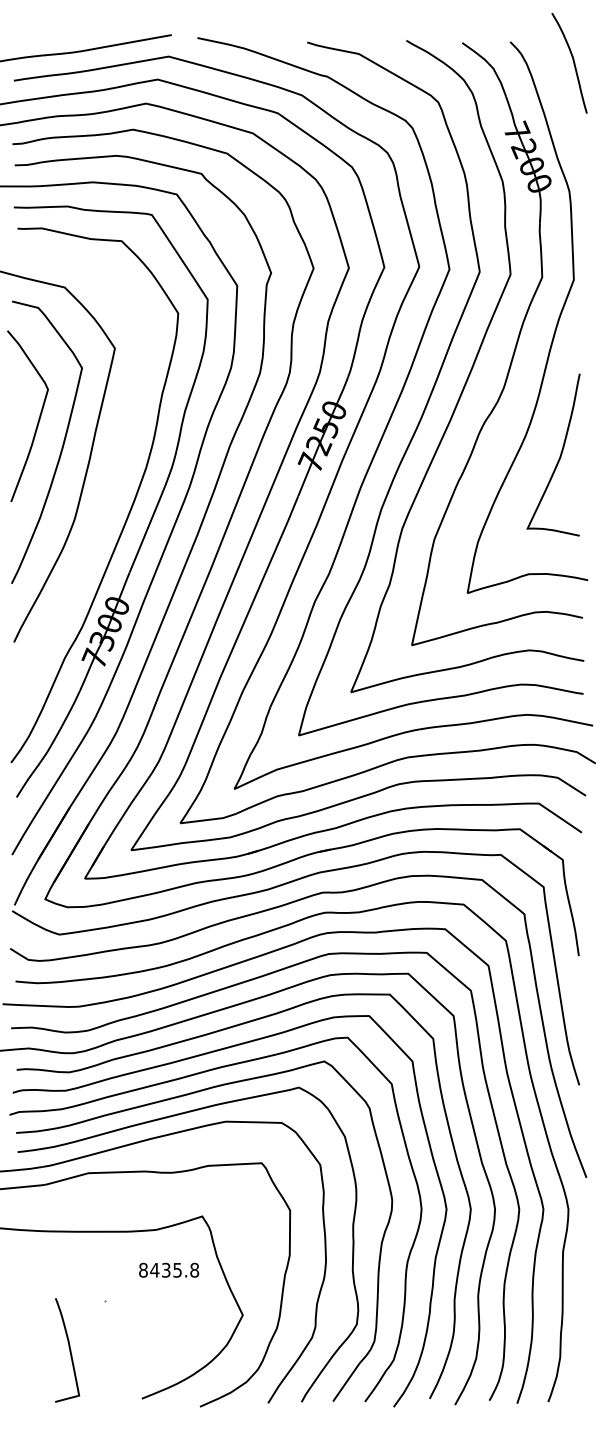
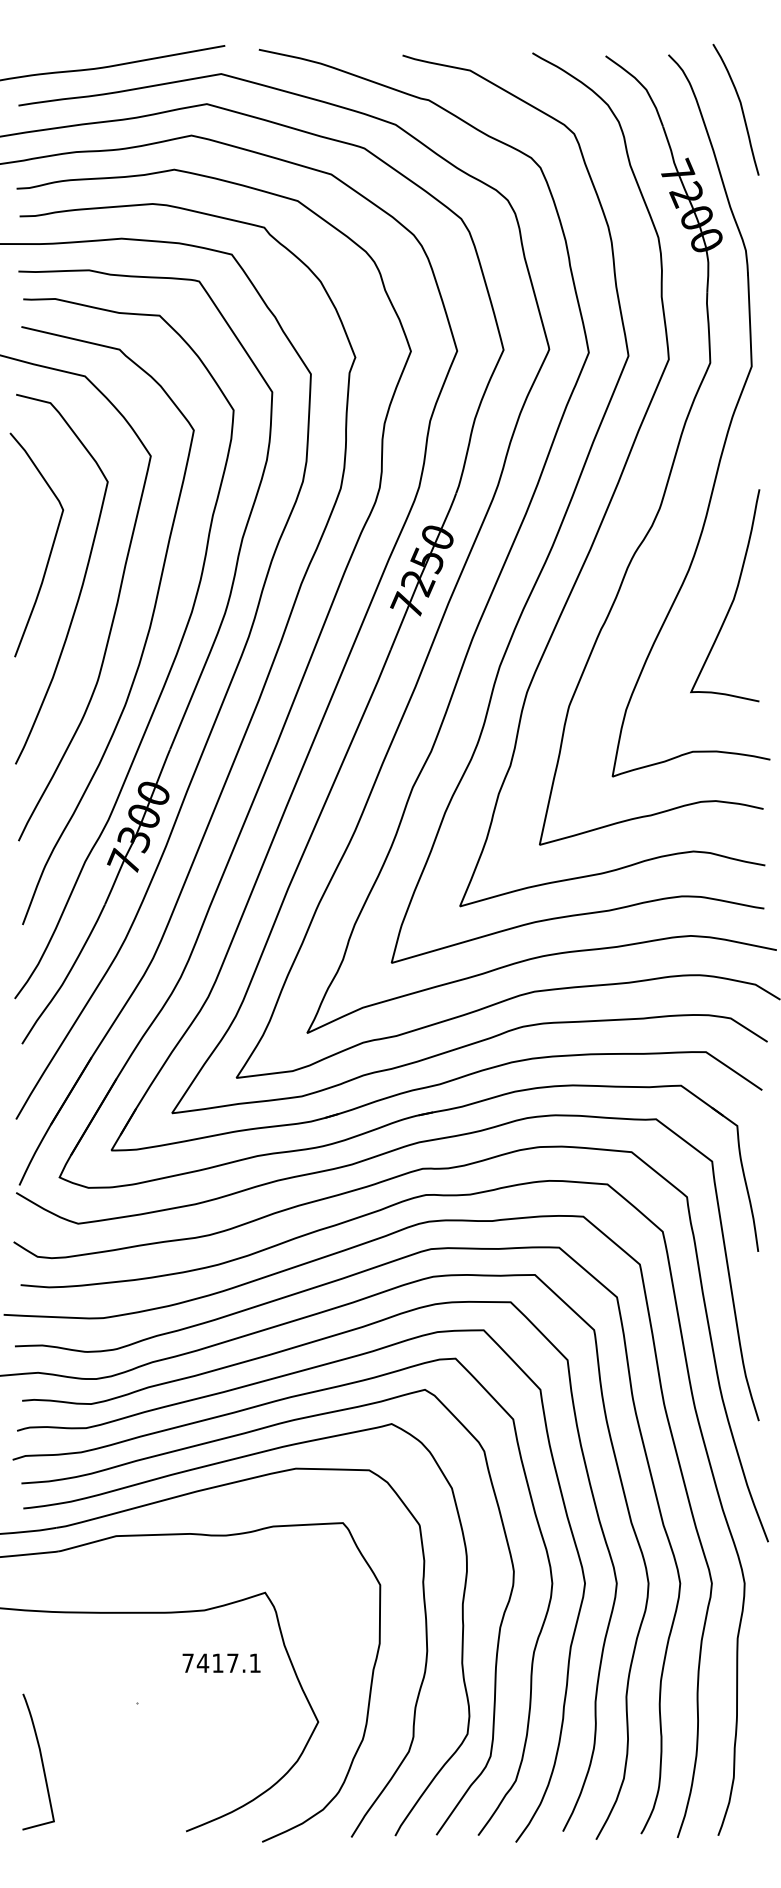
curve: (572, 61) -> (740, 107), moved
curve: (110, 487) -> (145, 638), added
text: (168, 1270) -> (221, 1663), 8435.8 -> 7417.1
curve: (69, 1349) -> (41, 1761), moved

